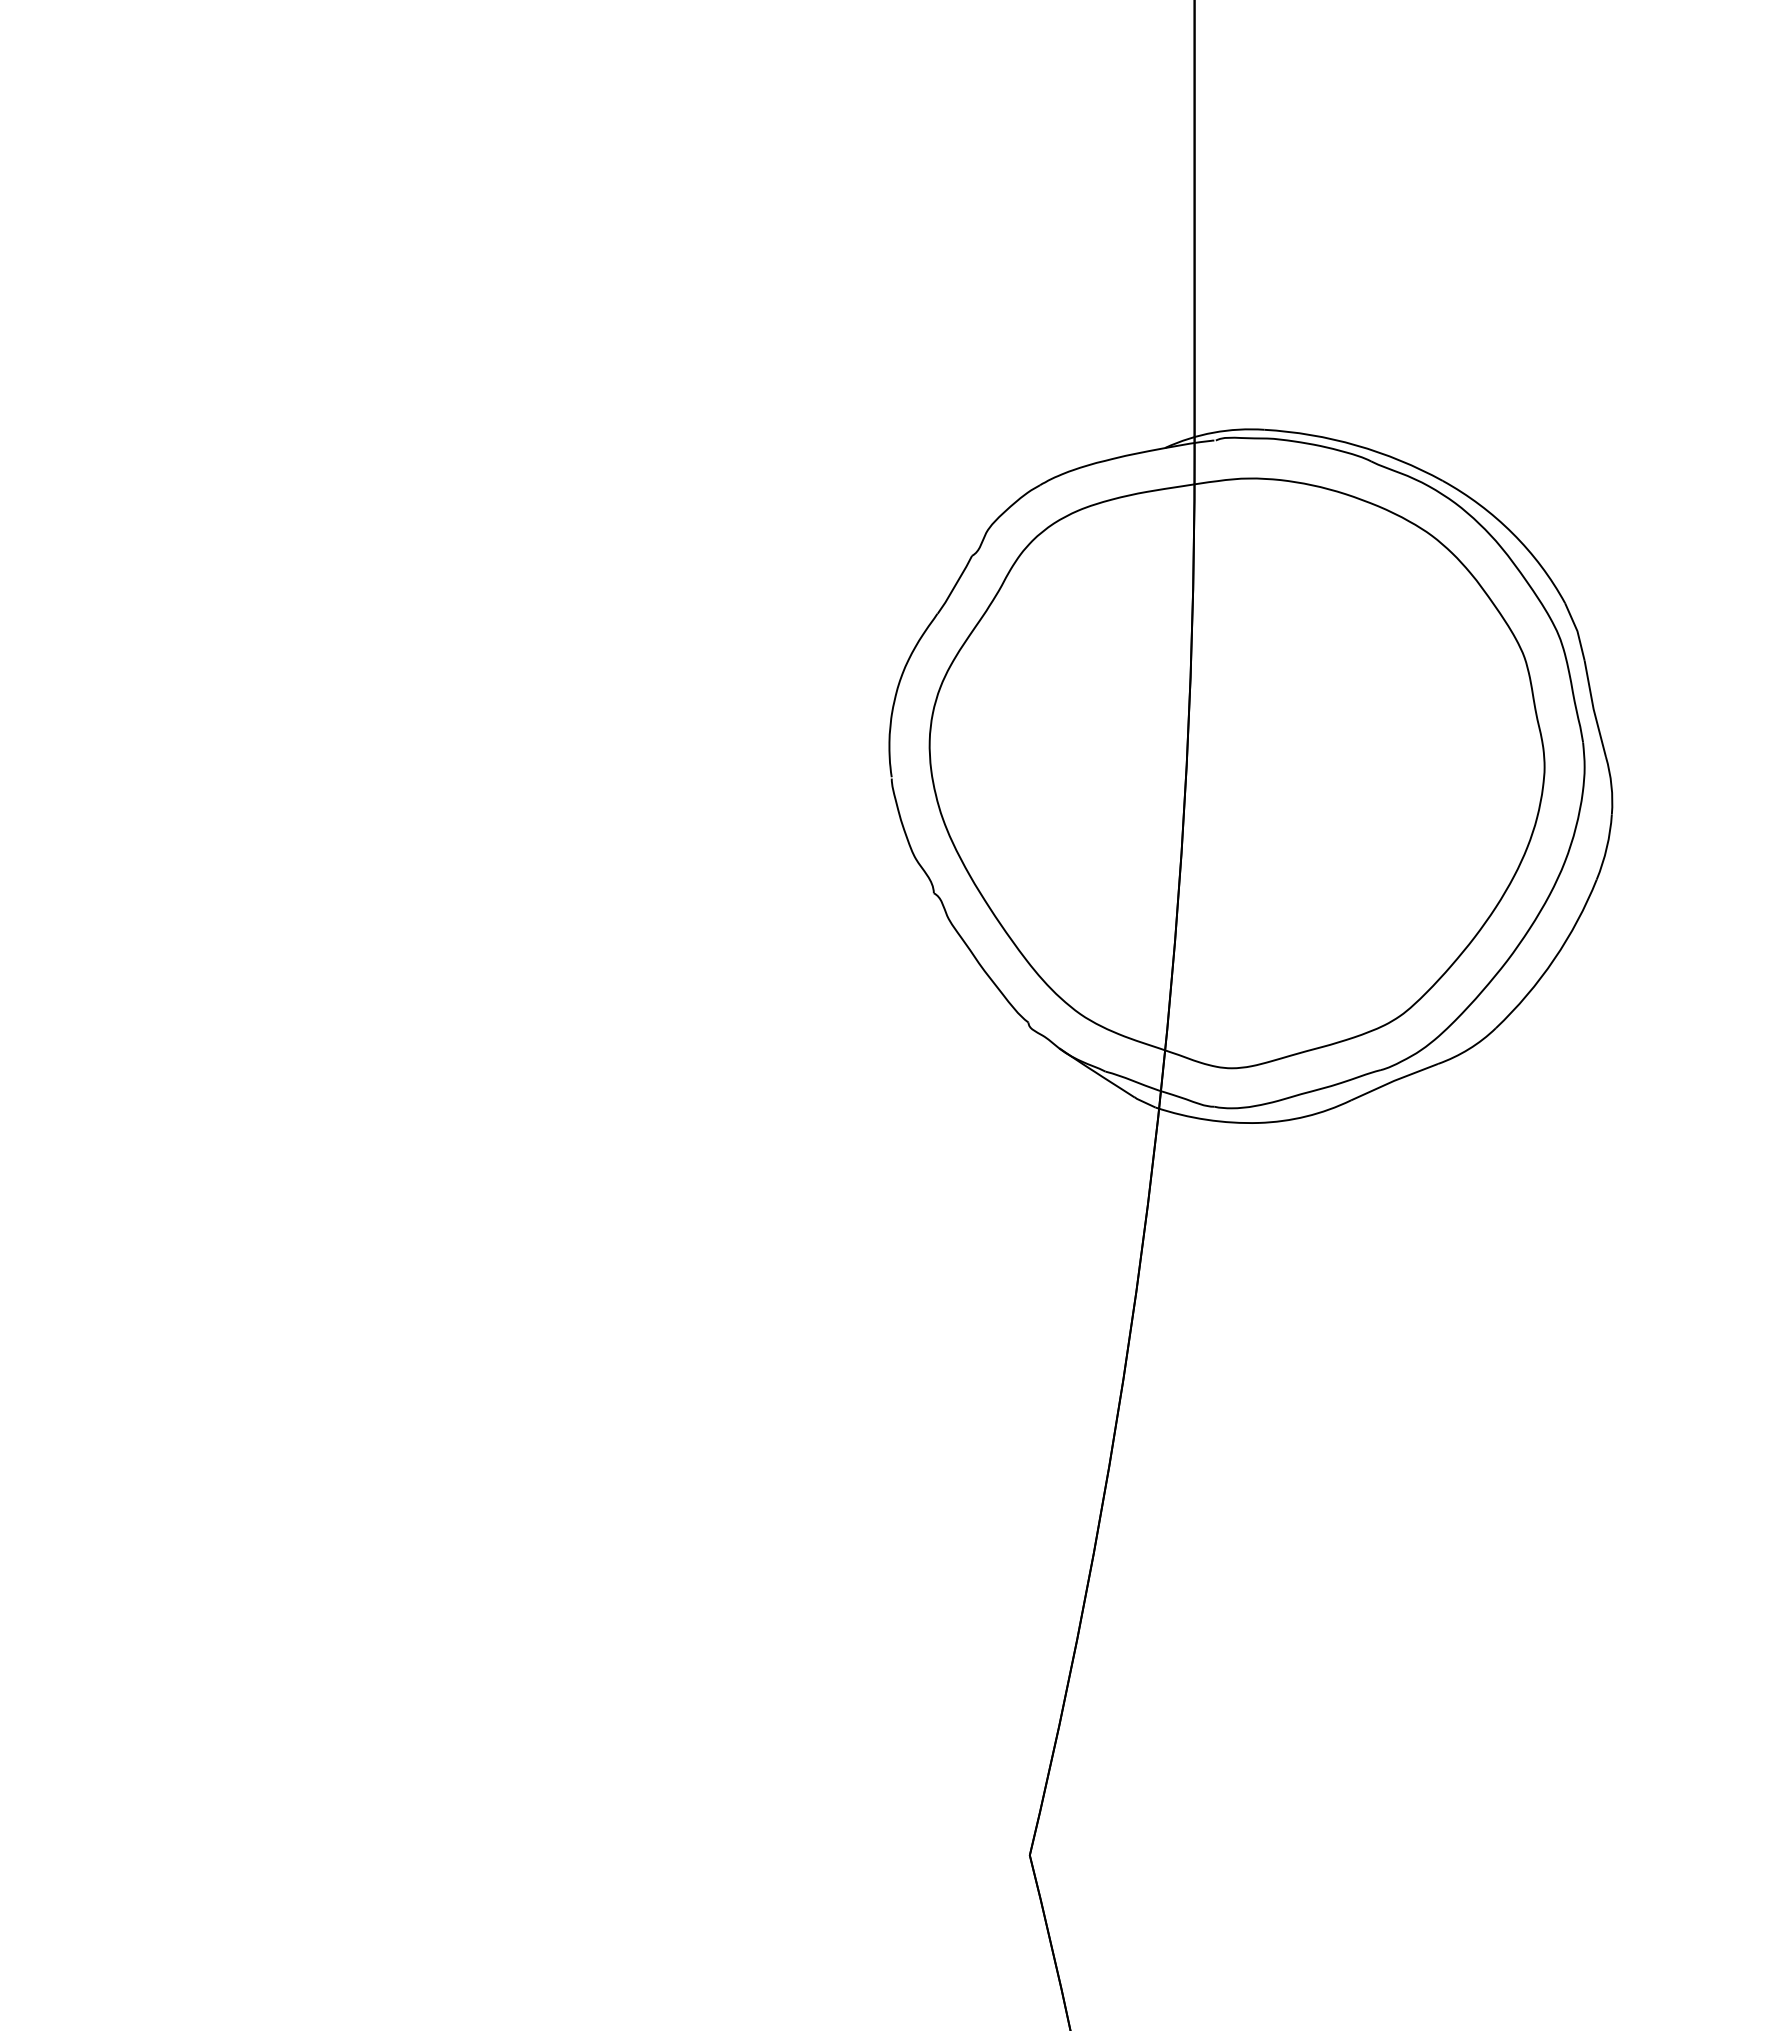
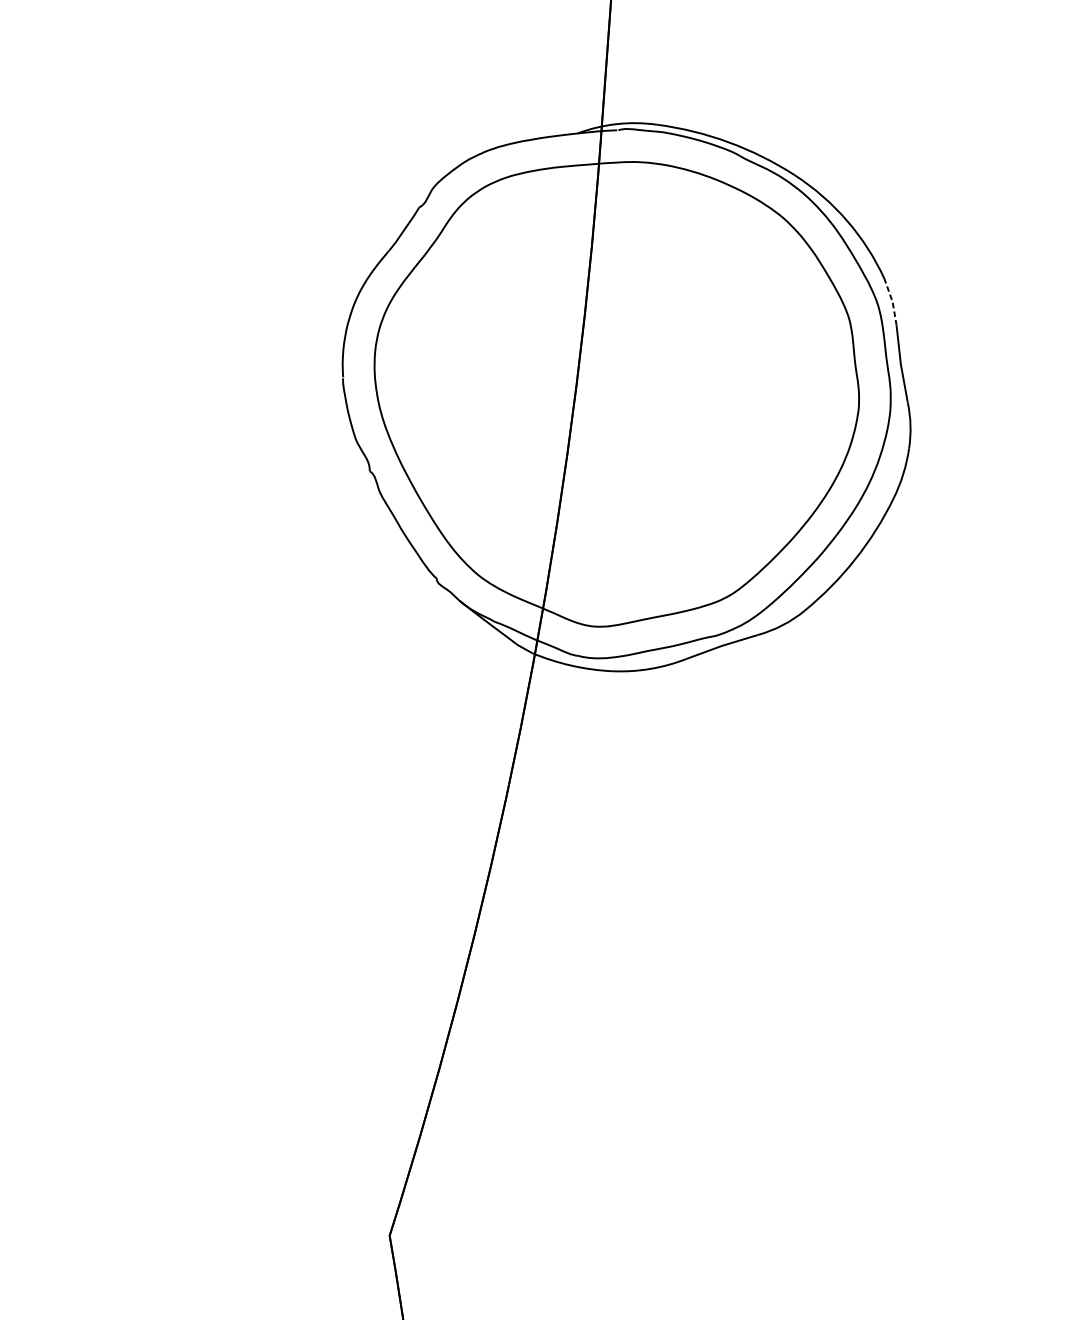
line: (1577, 631) -> (892, 302), solid -> dashed

